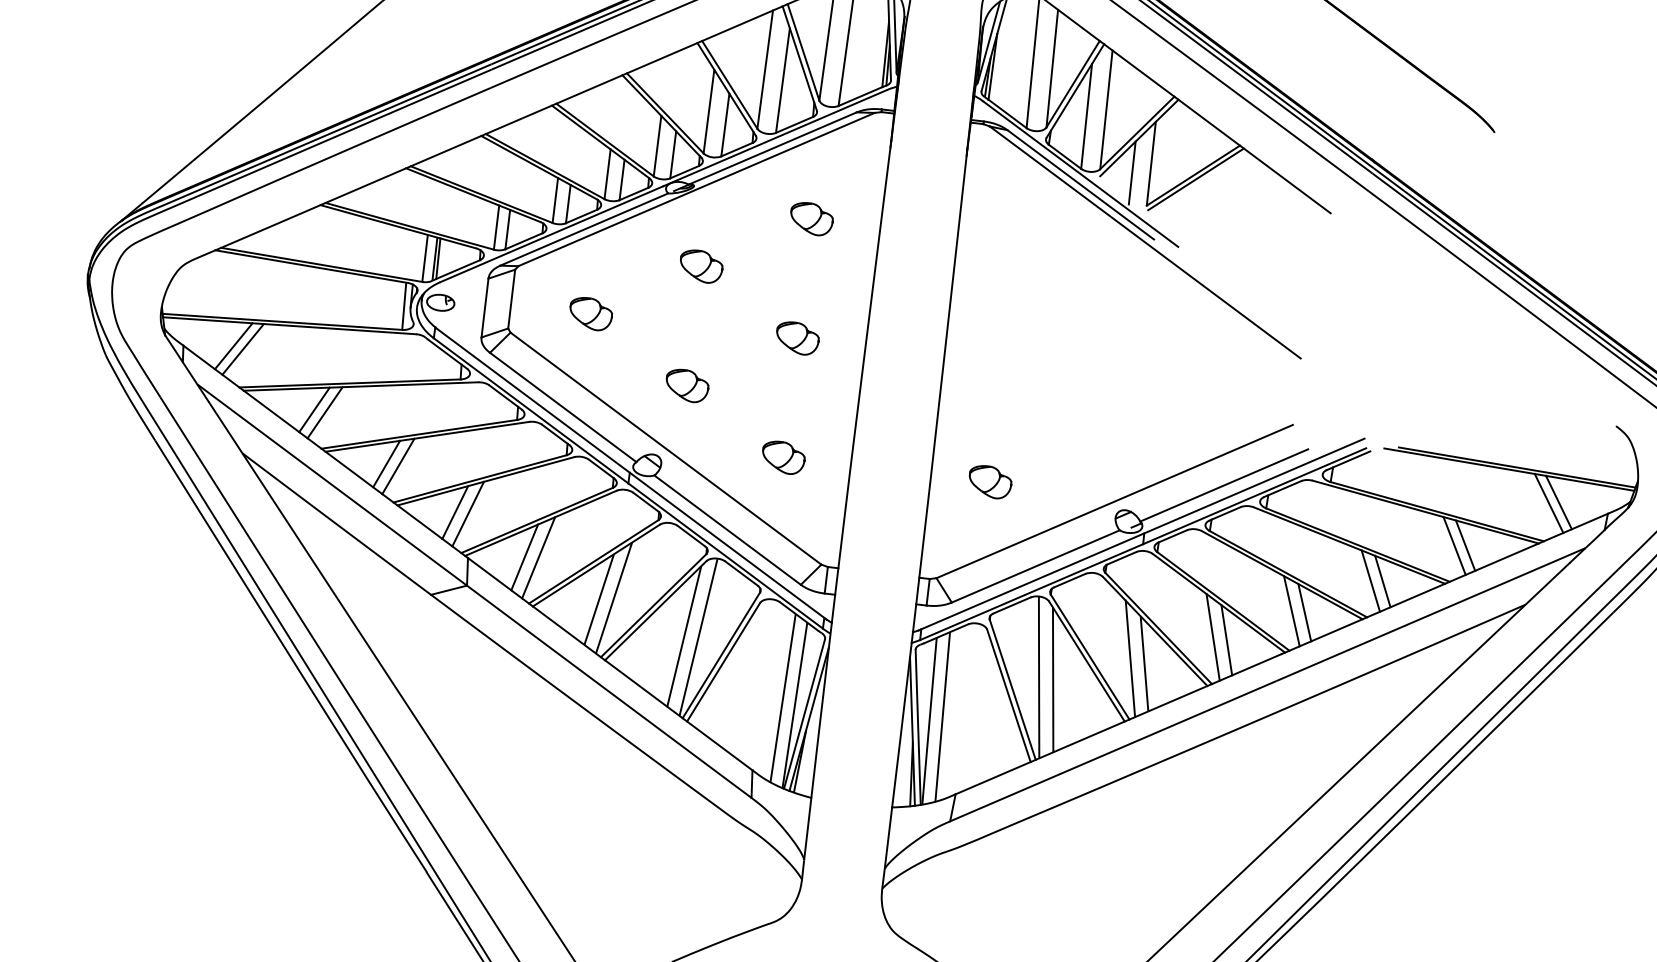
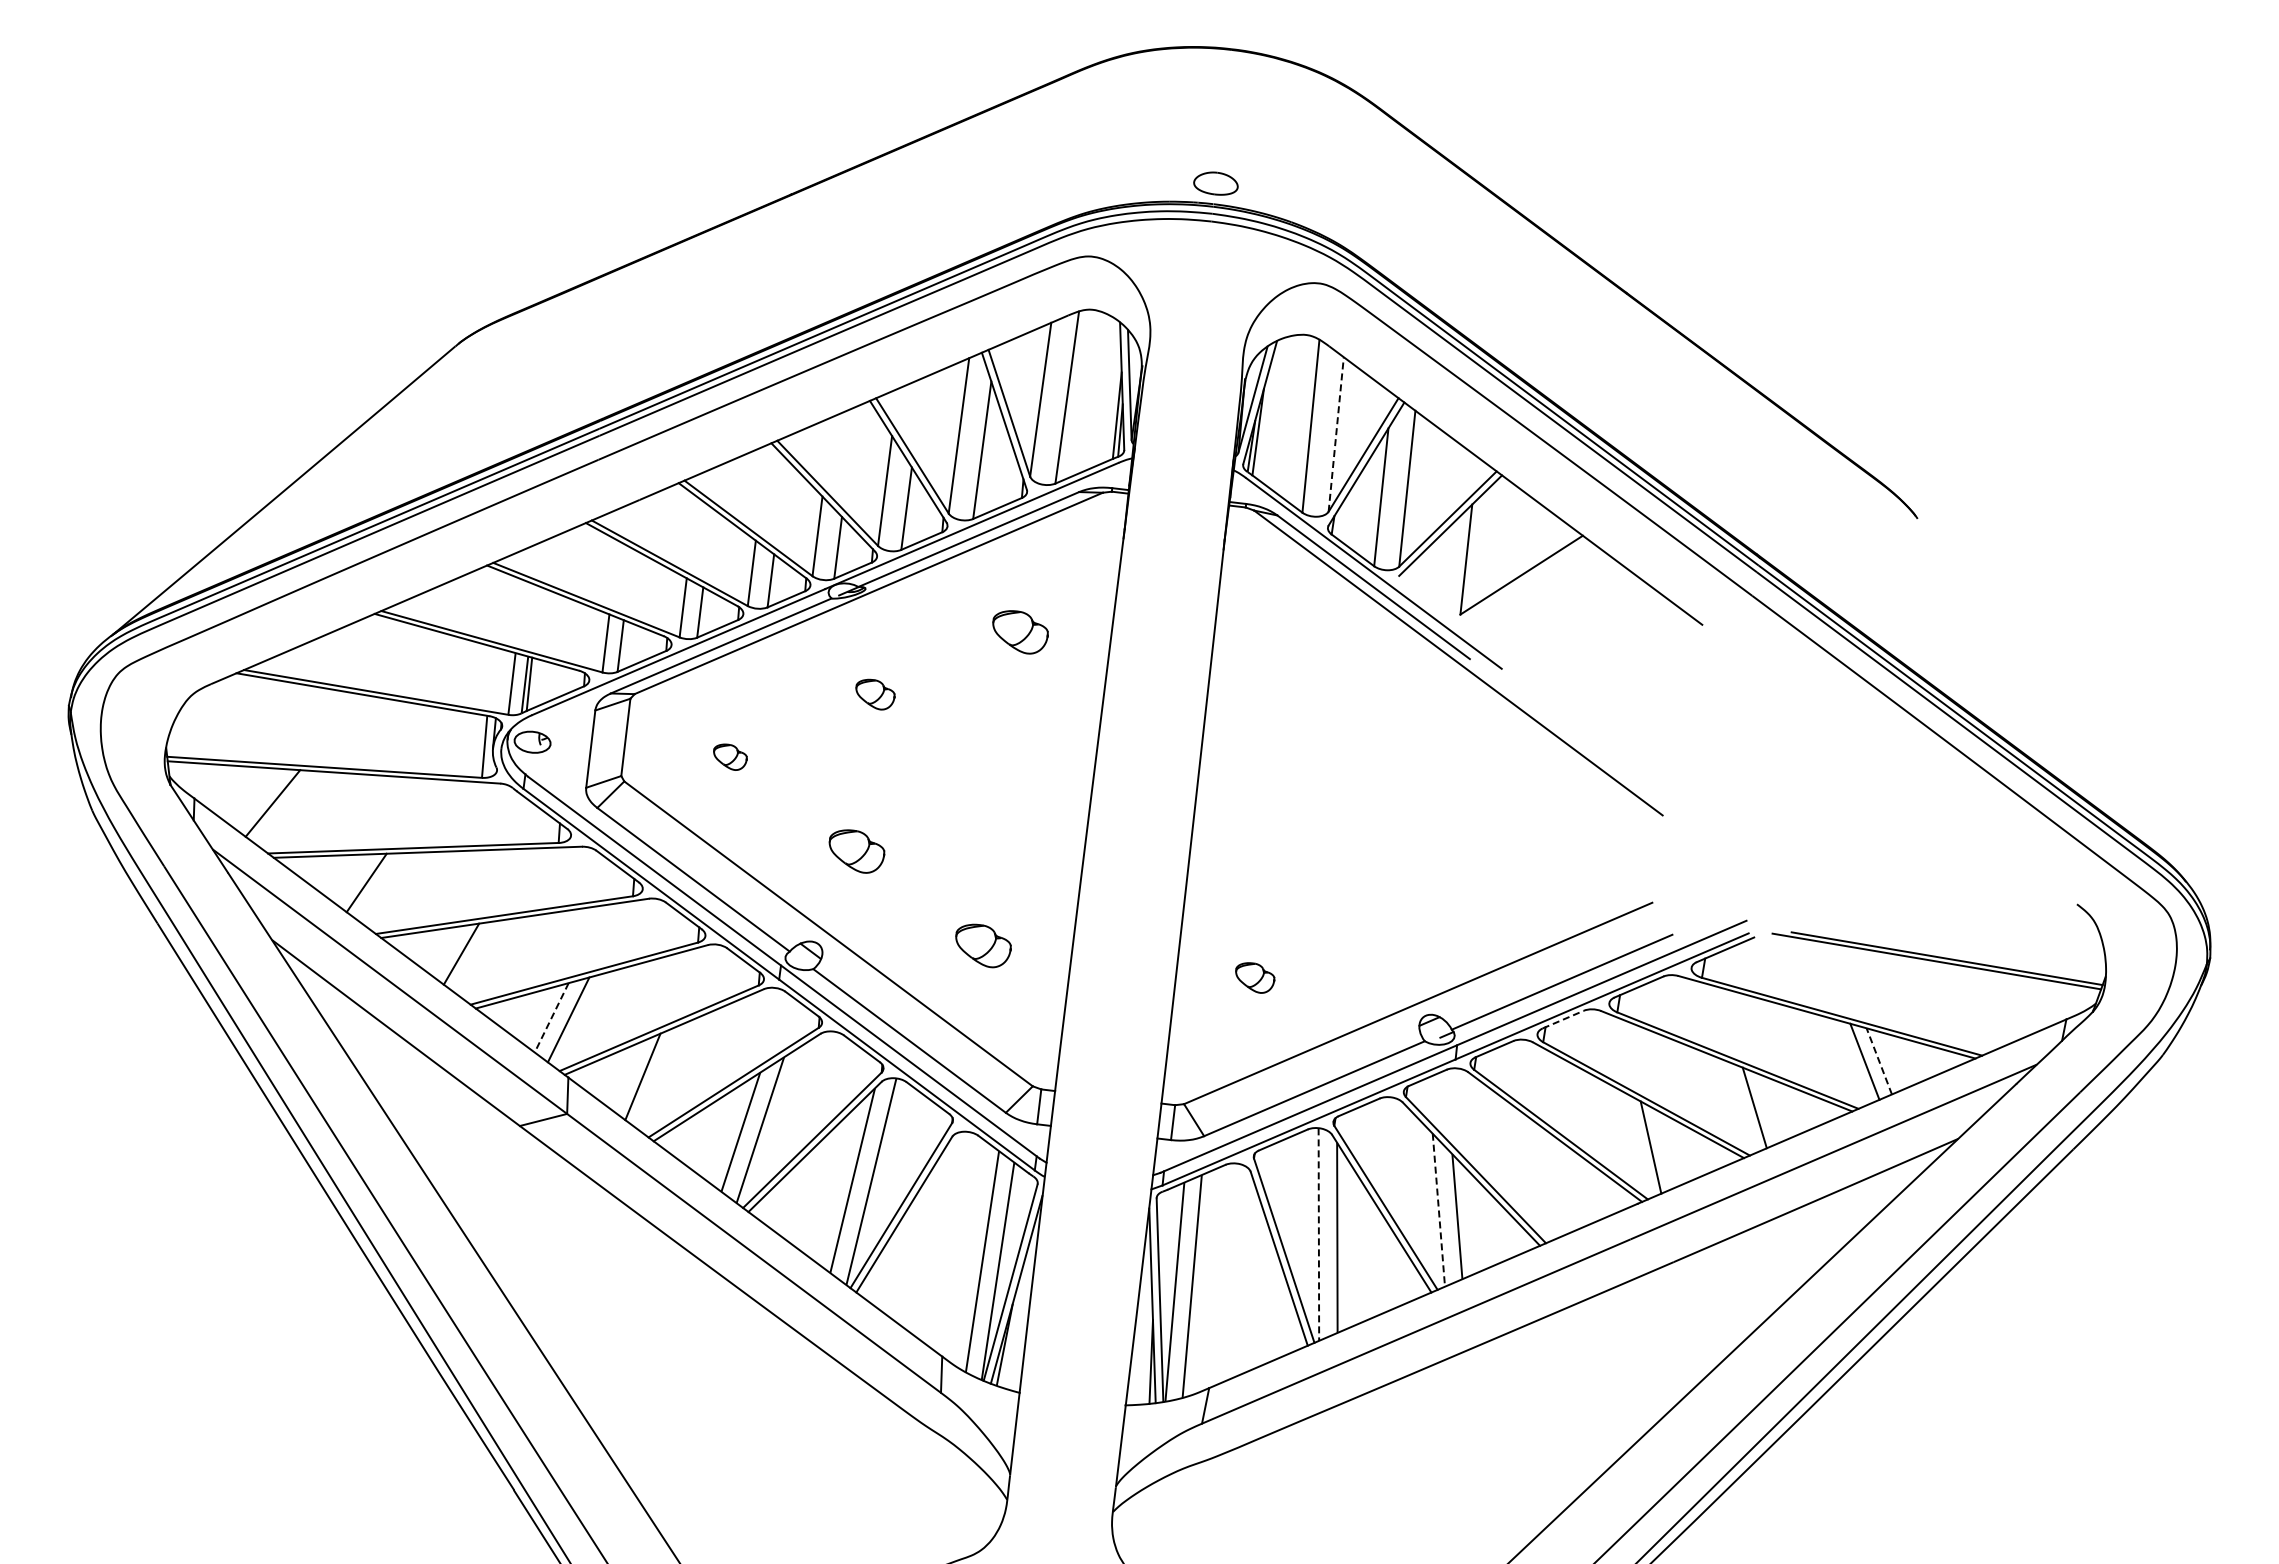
line: (1052, 68) -> (1336, 434), solid -> dashed
line: (1131, 172) -> (1440, 571), removed
line: (1196, 178) -> (1525, 579), removed
part: (701, 266) -> (875, 694), size x0.7
part: (591, 314) -> (730, 757), size x0.6
part: (797, 338) -> (1001, 789), removed
line: (233, 346) -> (260, 799), removed
line: (324, 412) -> (380, 886), removed
line: (398, 465) -> (476, 956), removed
part: (990, 481) -> (1255, 977), size x0.7
line: (1558, 502) -> (2001, 1004), removed
line: (1548, 503) -> (1988, 1005), removed
line: (455, 512) -> (551, 1017), solid -> dashed
line: (1225, 513) -> (1563, 1019), solid -> dashed
line: (1465, 544) -> (1879, 1060), solid -> dashed
line: (538, 557) -> (660, 1077), removed
line: (1382, 581) -> (1770, 1108), removed
line: (1304, 612) -> (1667, 1149), removed
line: (1213, 637) -> (1547, 1181), removed
line: (1226, 640) -> (1565, 1185), removed
line: (1130, 659) -> (1438, 1210), solid -> dashed
line: (1038, 677) -> (1318, 1234), solid -> dashed

